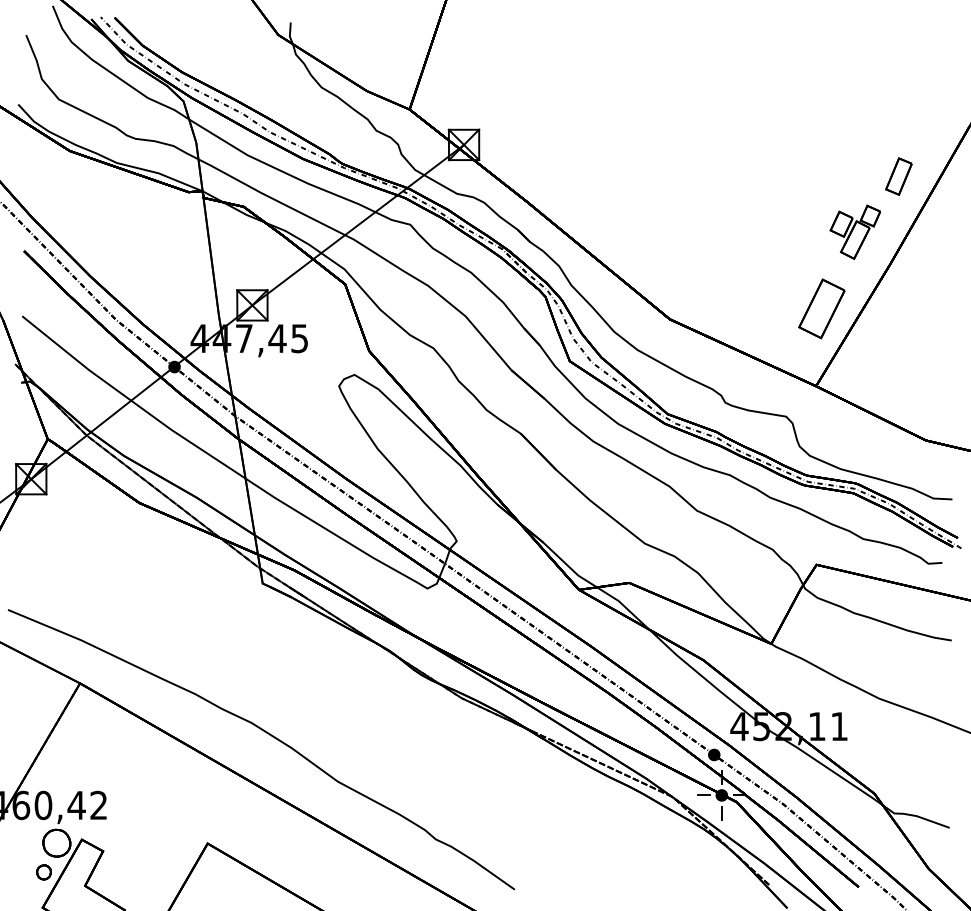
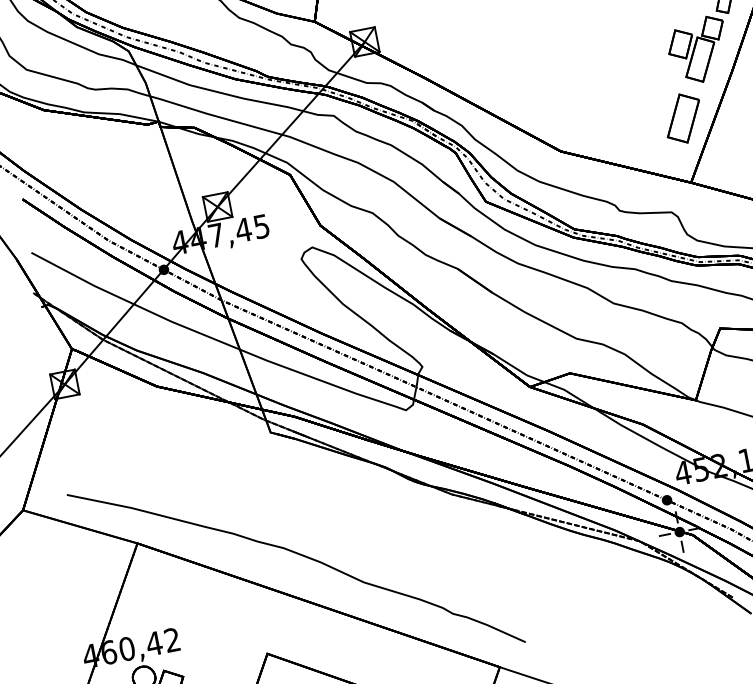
part: (855, 232) -> (698, 50), size x1.43

